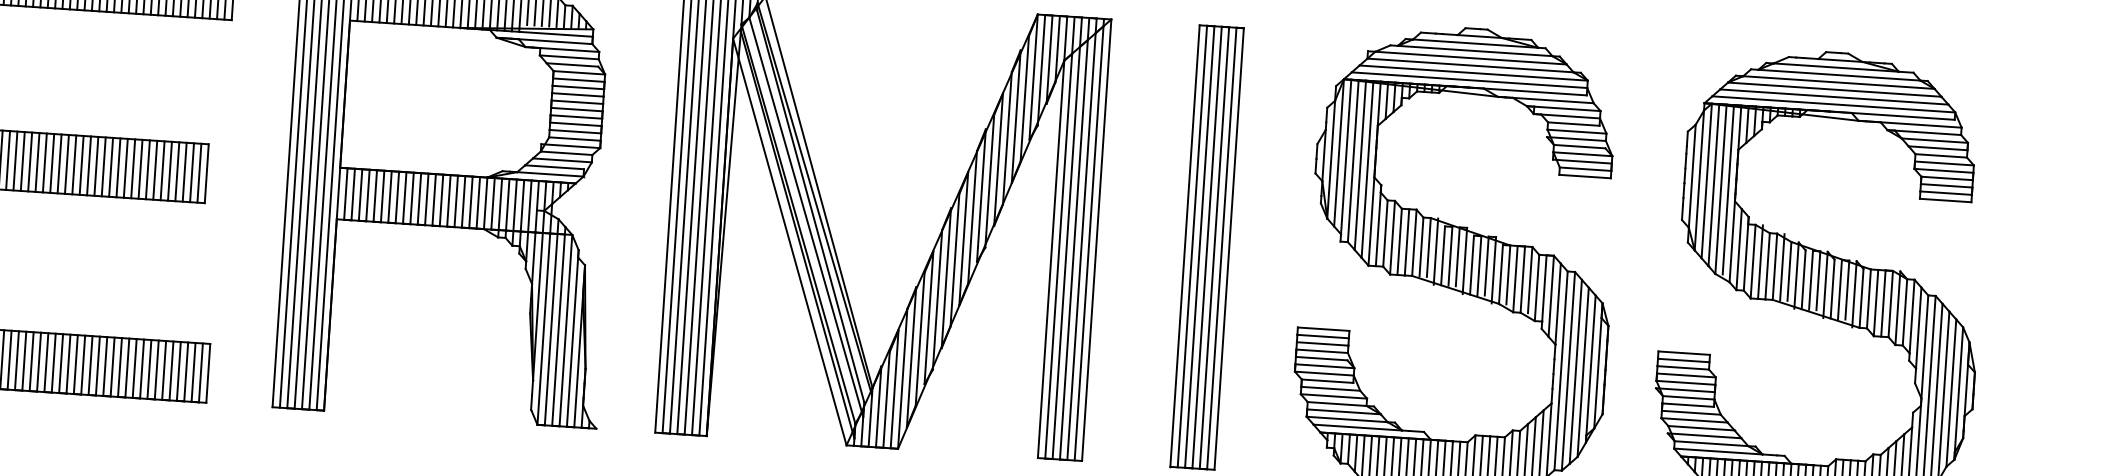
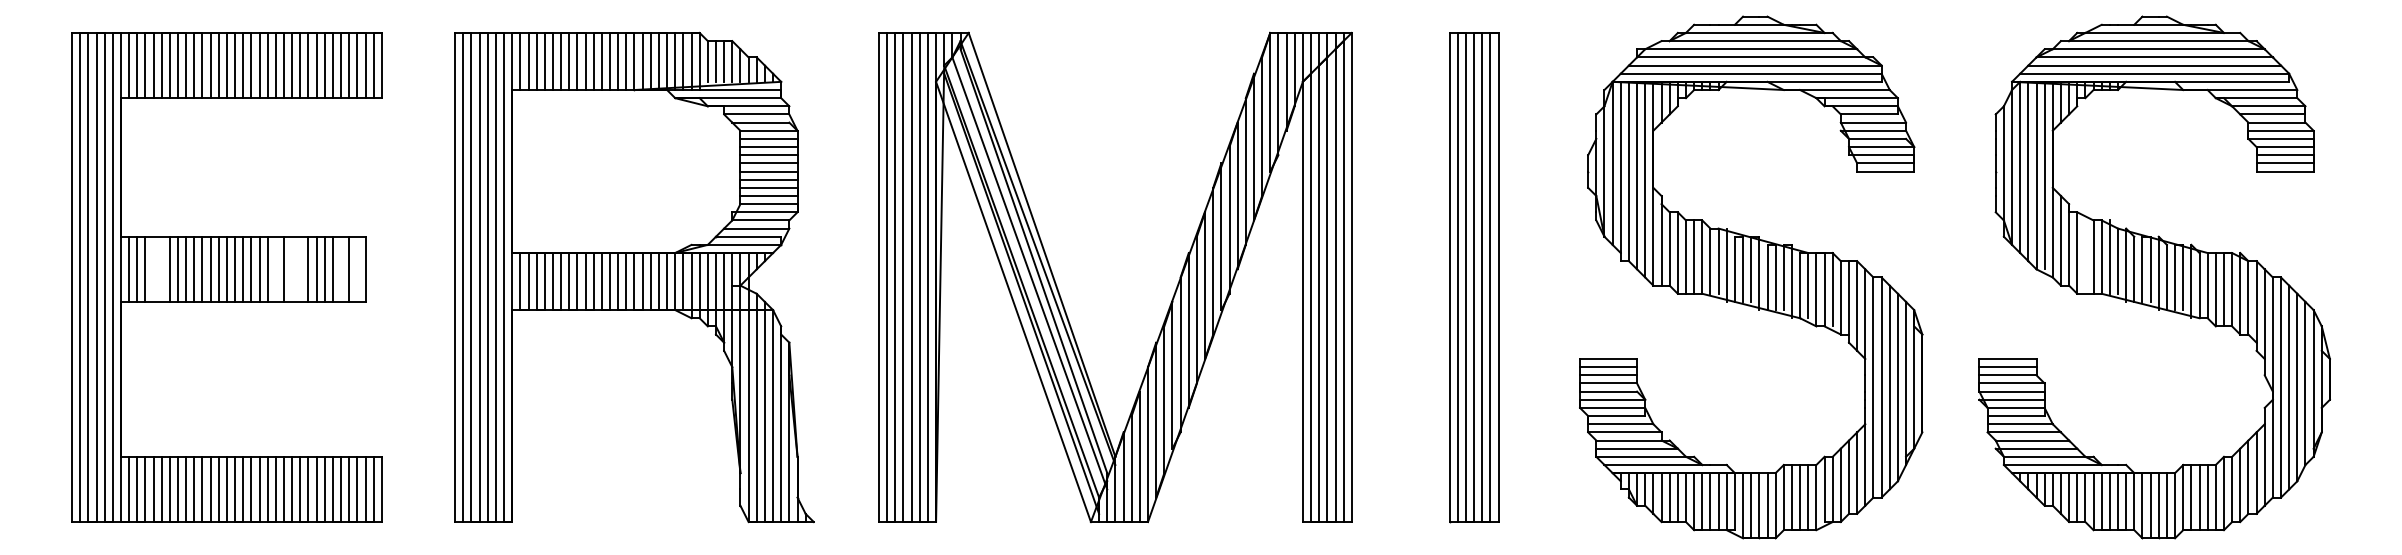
line: (15, 160) -> (153, 268), removed
line: (22, 160) -> (161, 268), removed
line: (125, 167) -> (275, 268), removed
line: (140, 168) -> (292, 268), removed
line: (148, 169) -> (300, 268), removed
line: (185, 171) -> (341, 268), removed
line: (199, 172) -> (357, 268), removed
line: (1760, 261) -> (2085, 252), removed

